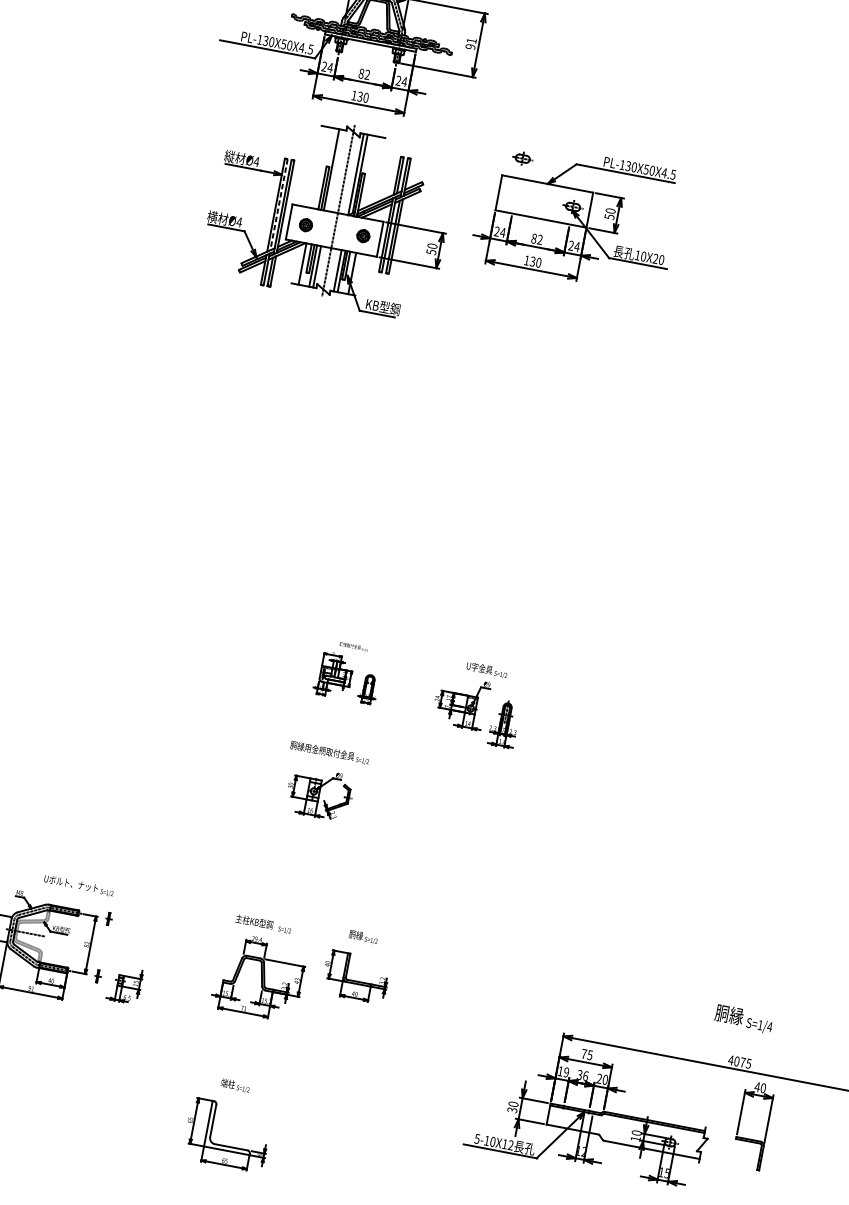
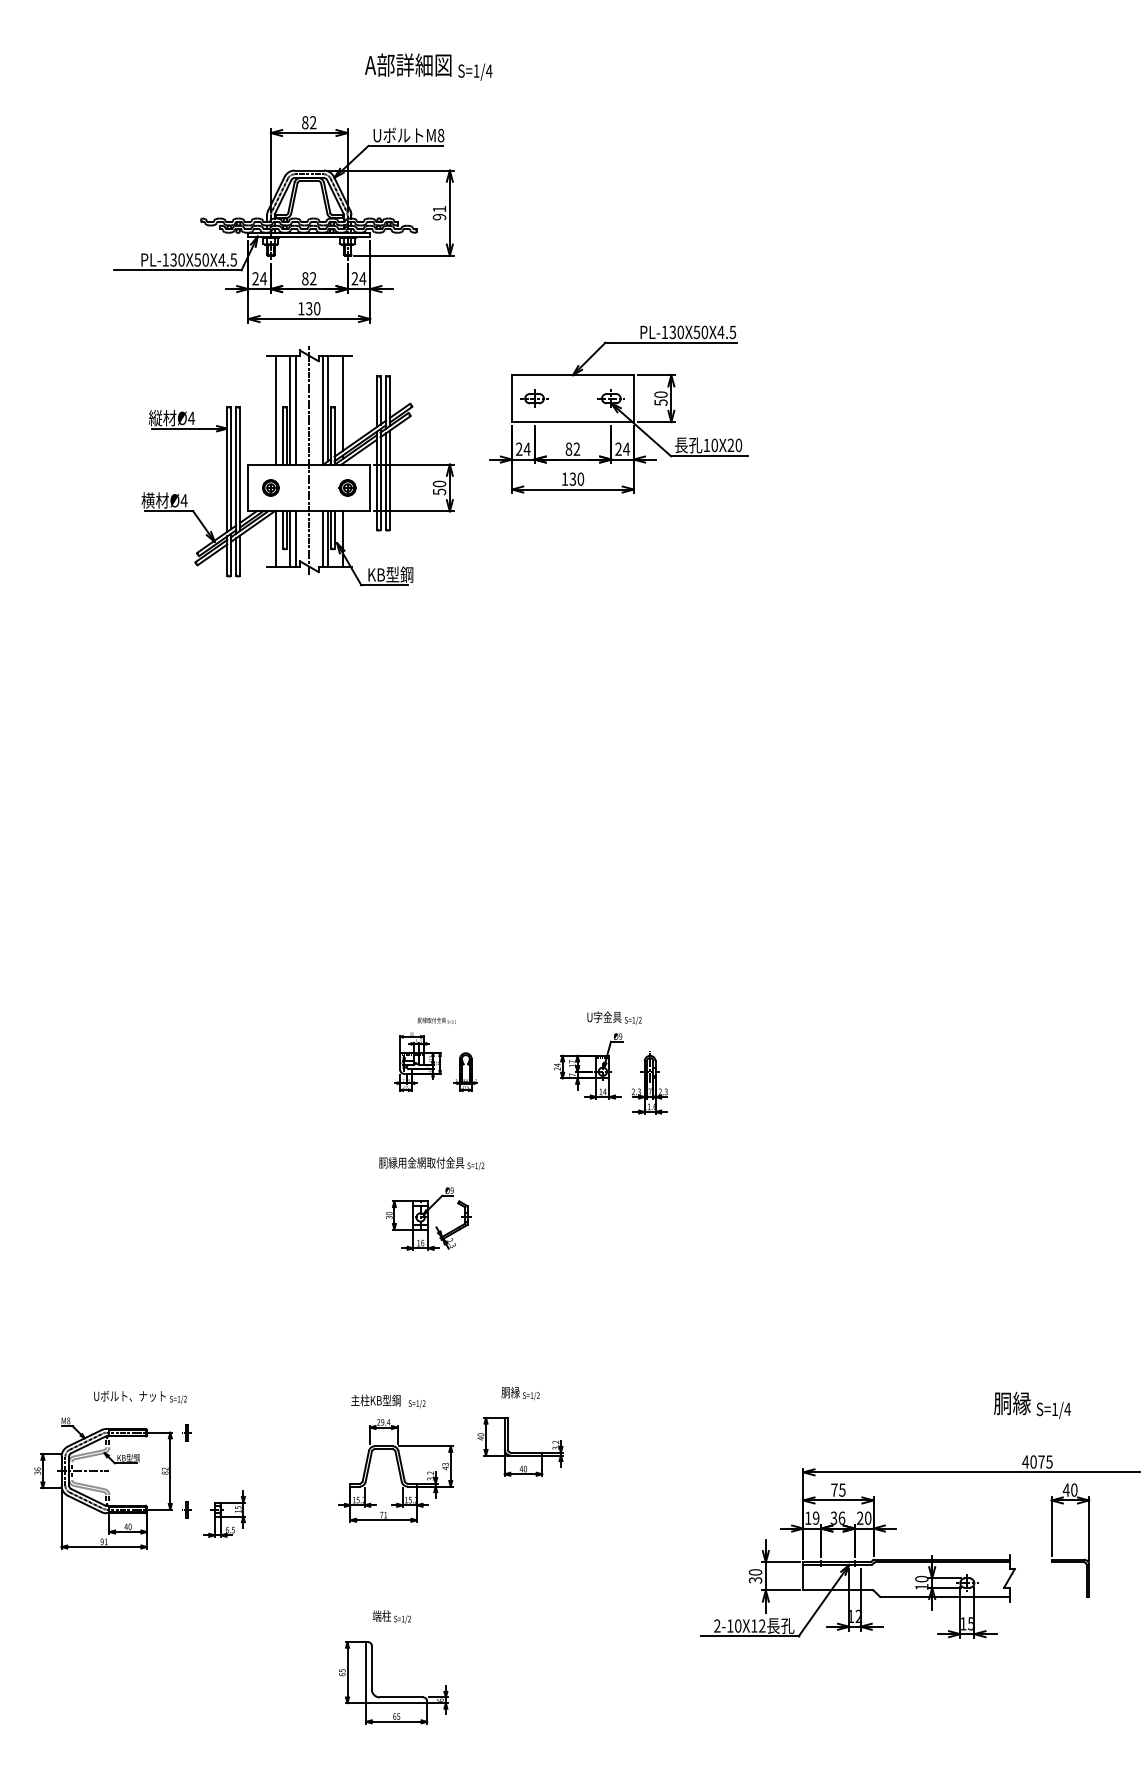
part: (522, 158) -> (534, 398), moved
line: (321, 167) -> (276, 409), added
line: (335, 170) -> (295, 409), added
line: (371, 172) -> (342, 403), added
line: (279, 205) -> (231, 468), dashed -> solid
text: (477, 1138) -> (717, 1625), 5-10X12 -> 2-10X12

